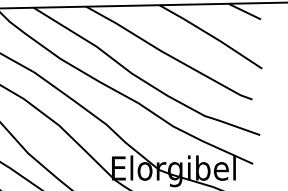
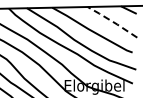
line: (210, 35) -> (112, 21), solid -> dashed

